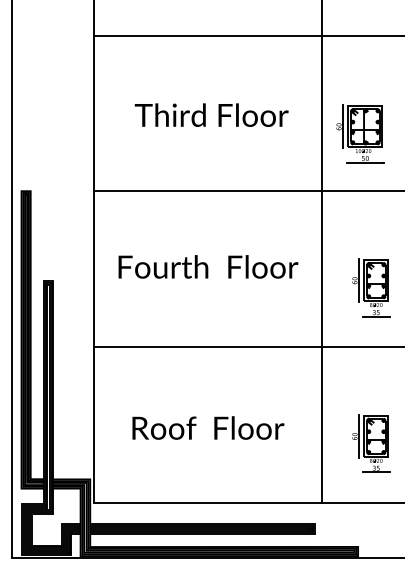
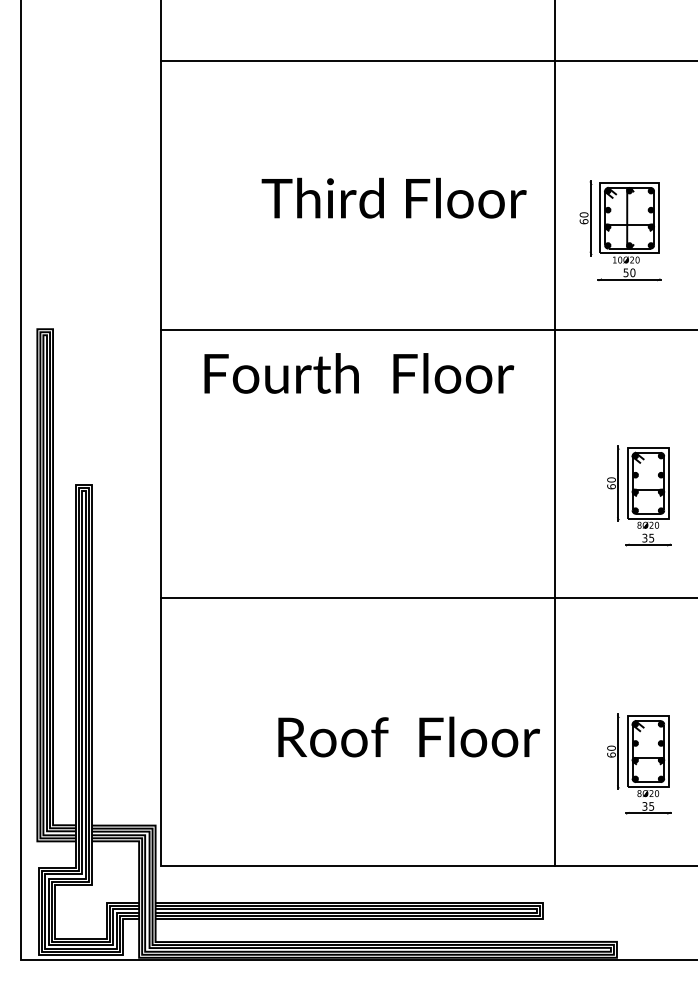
text: (211, 114) -> (393, 197), moved
text: (208, 266) -> (359, 372), moved
text: (208, 427) -> (409, 736), moved

